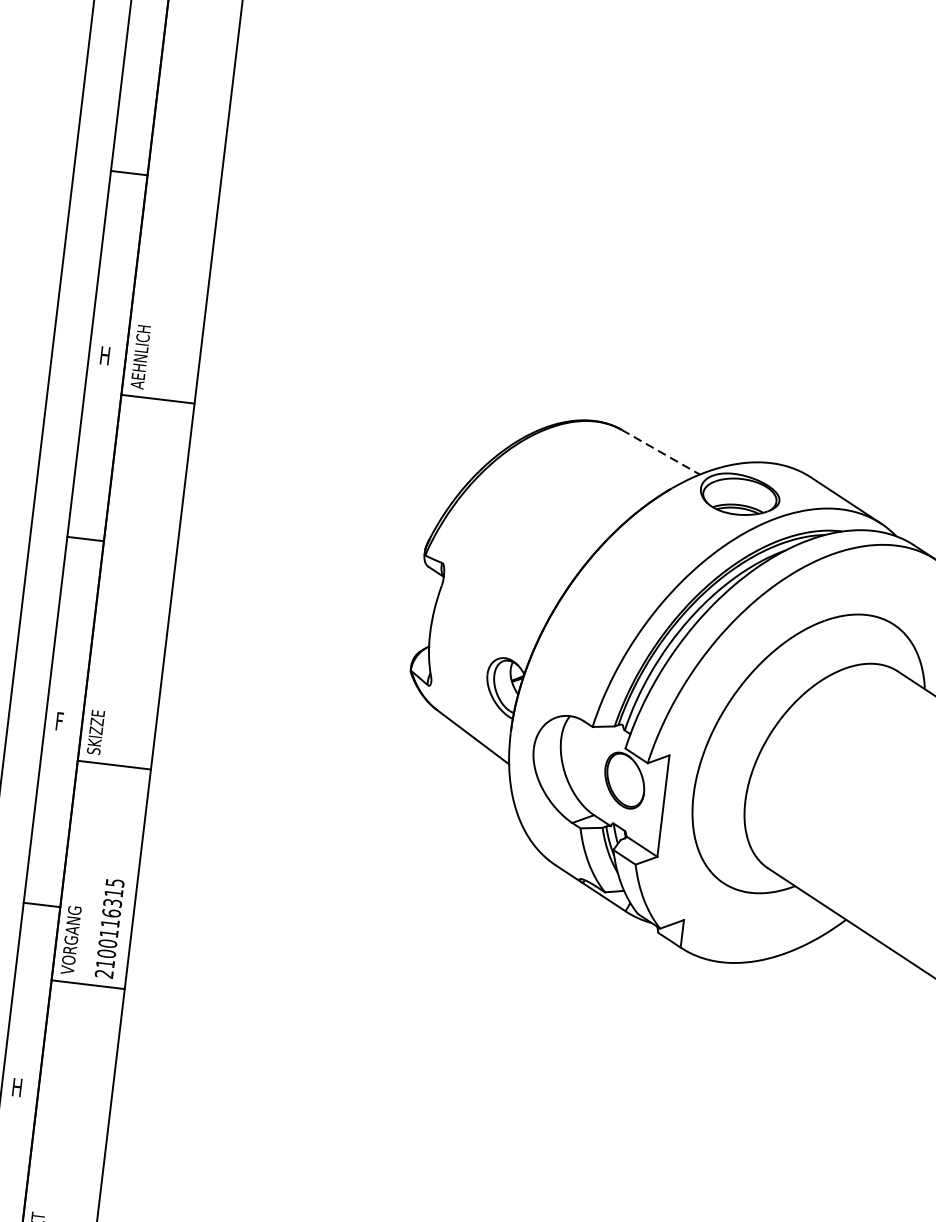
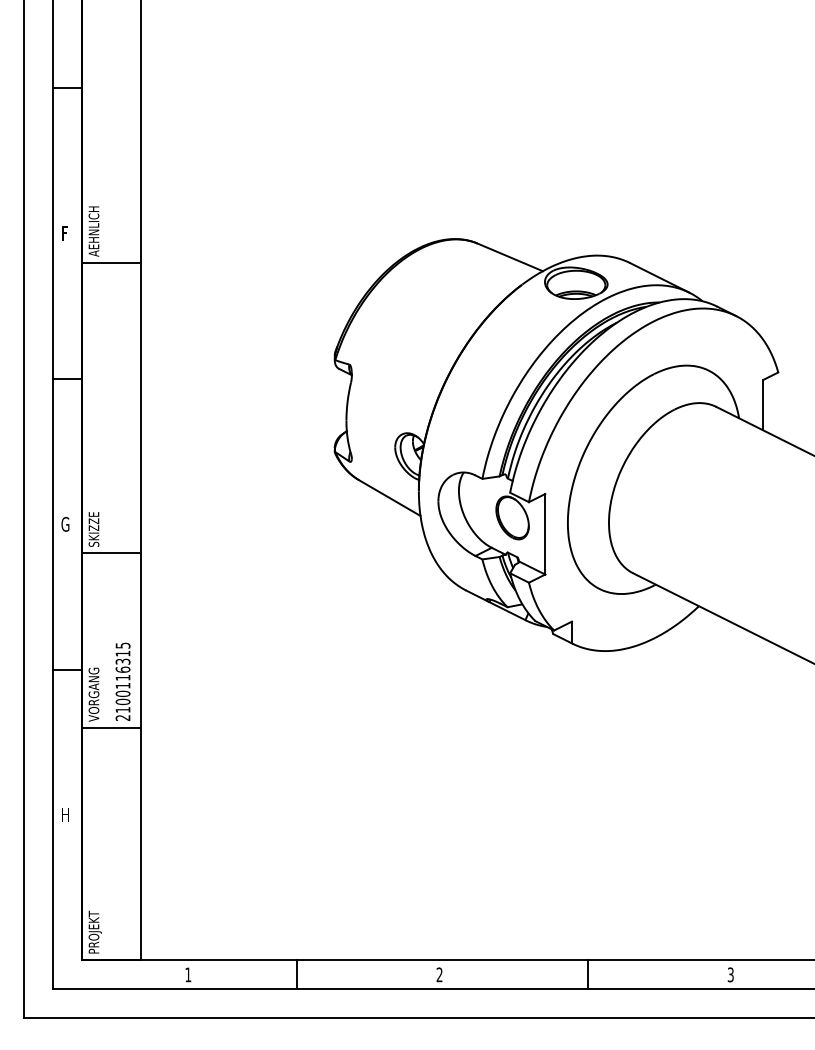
text: (105, 355) -> (66, 233), H -> F
line: (661, 452) -> (510, 257), dashed -> solid
text: (60, 721) -> (65, 524), F -> G

